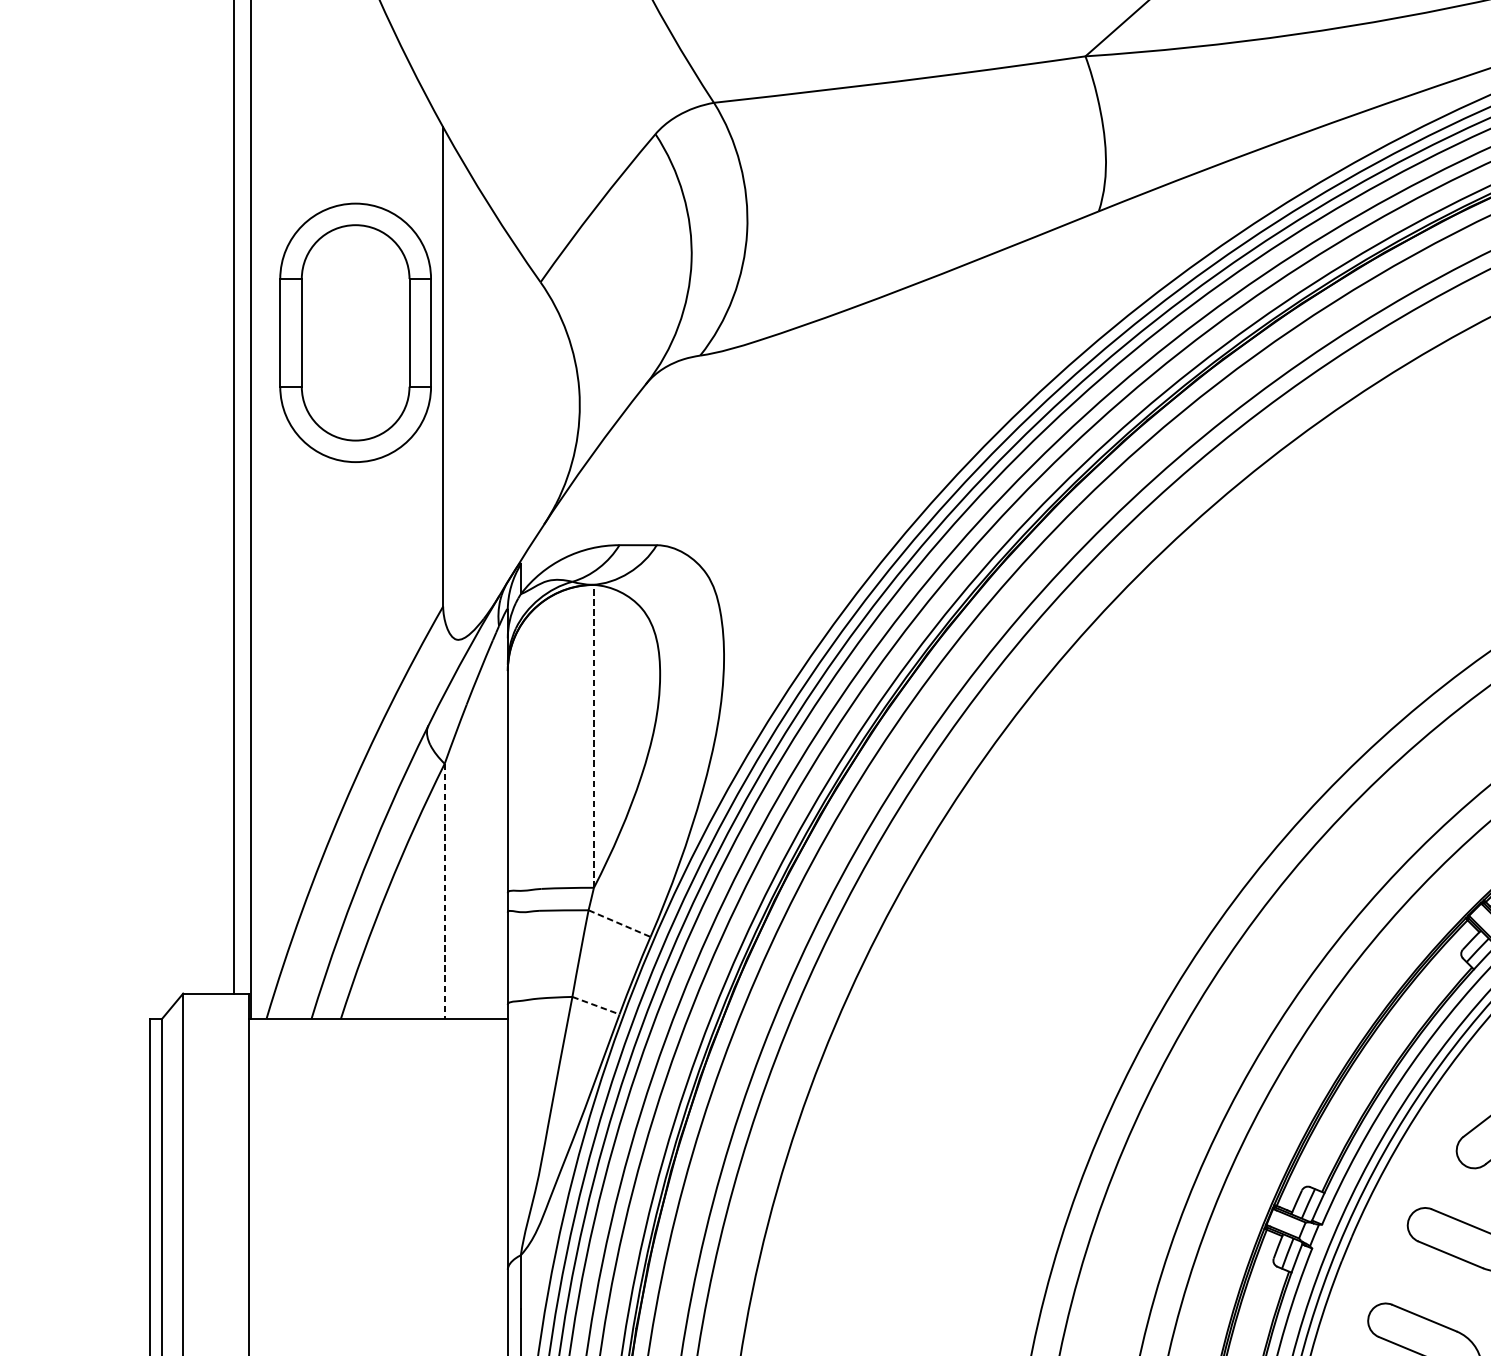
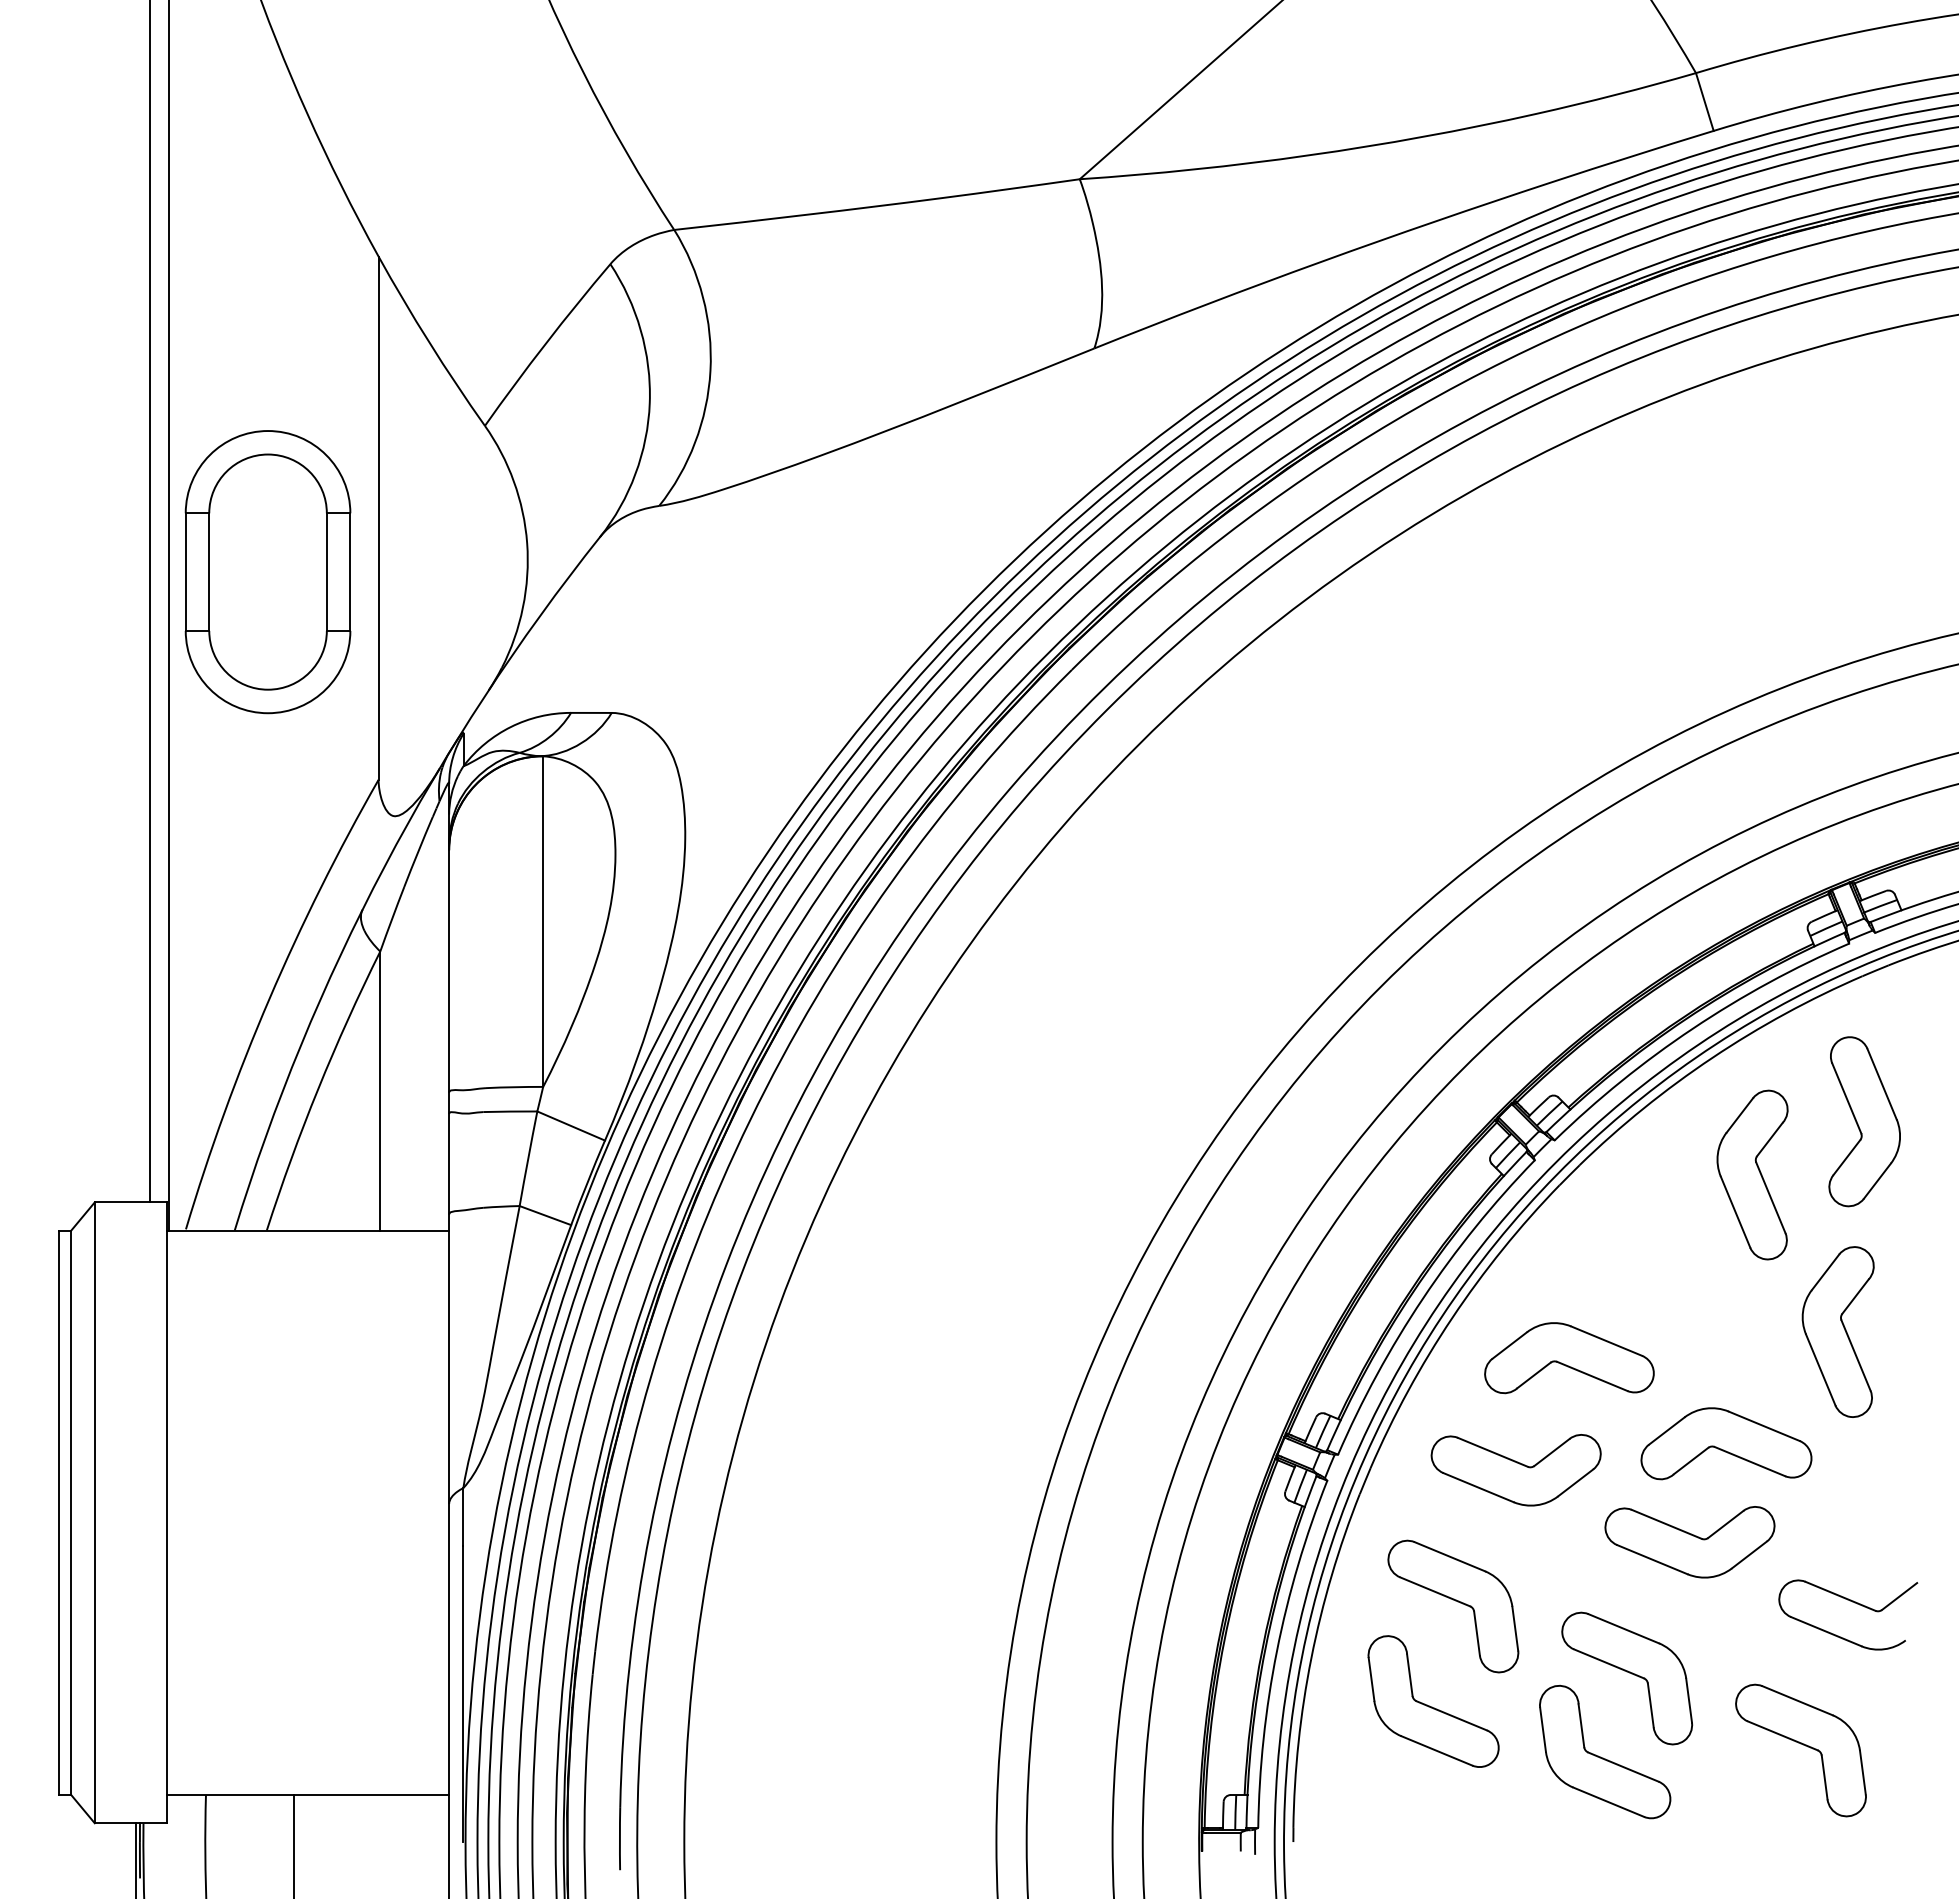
part: (355, 333) -> (267, 572), moved
line: (594, 736) -> (543, 921), dashed -> solid
line: (444, 891) -> (380, 1091), dashed -> solid
line: (619, 924) -> (571, 1126), dashed -> solid
line: (596, 1005) -> (545, 1215), dashed -> solid

